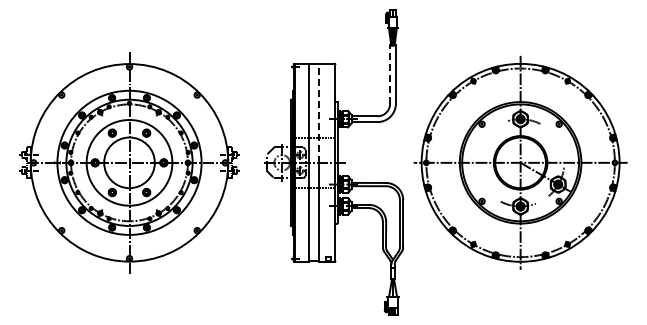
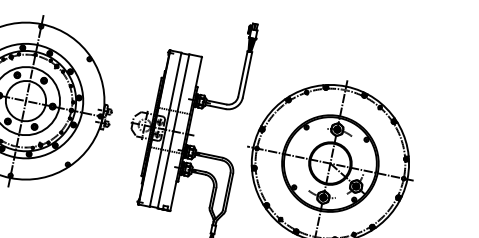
line: (390, 74) -> (243, 74), dashed -> solid
line: (319, 112) -> (181, 92), dashed -> solid

